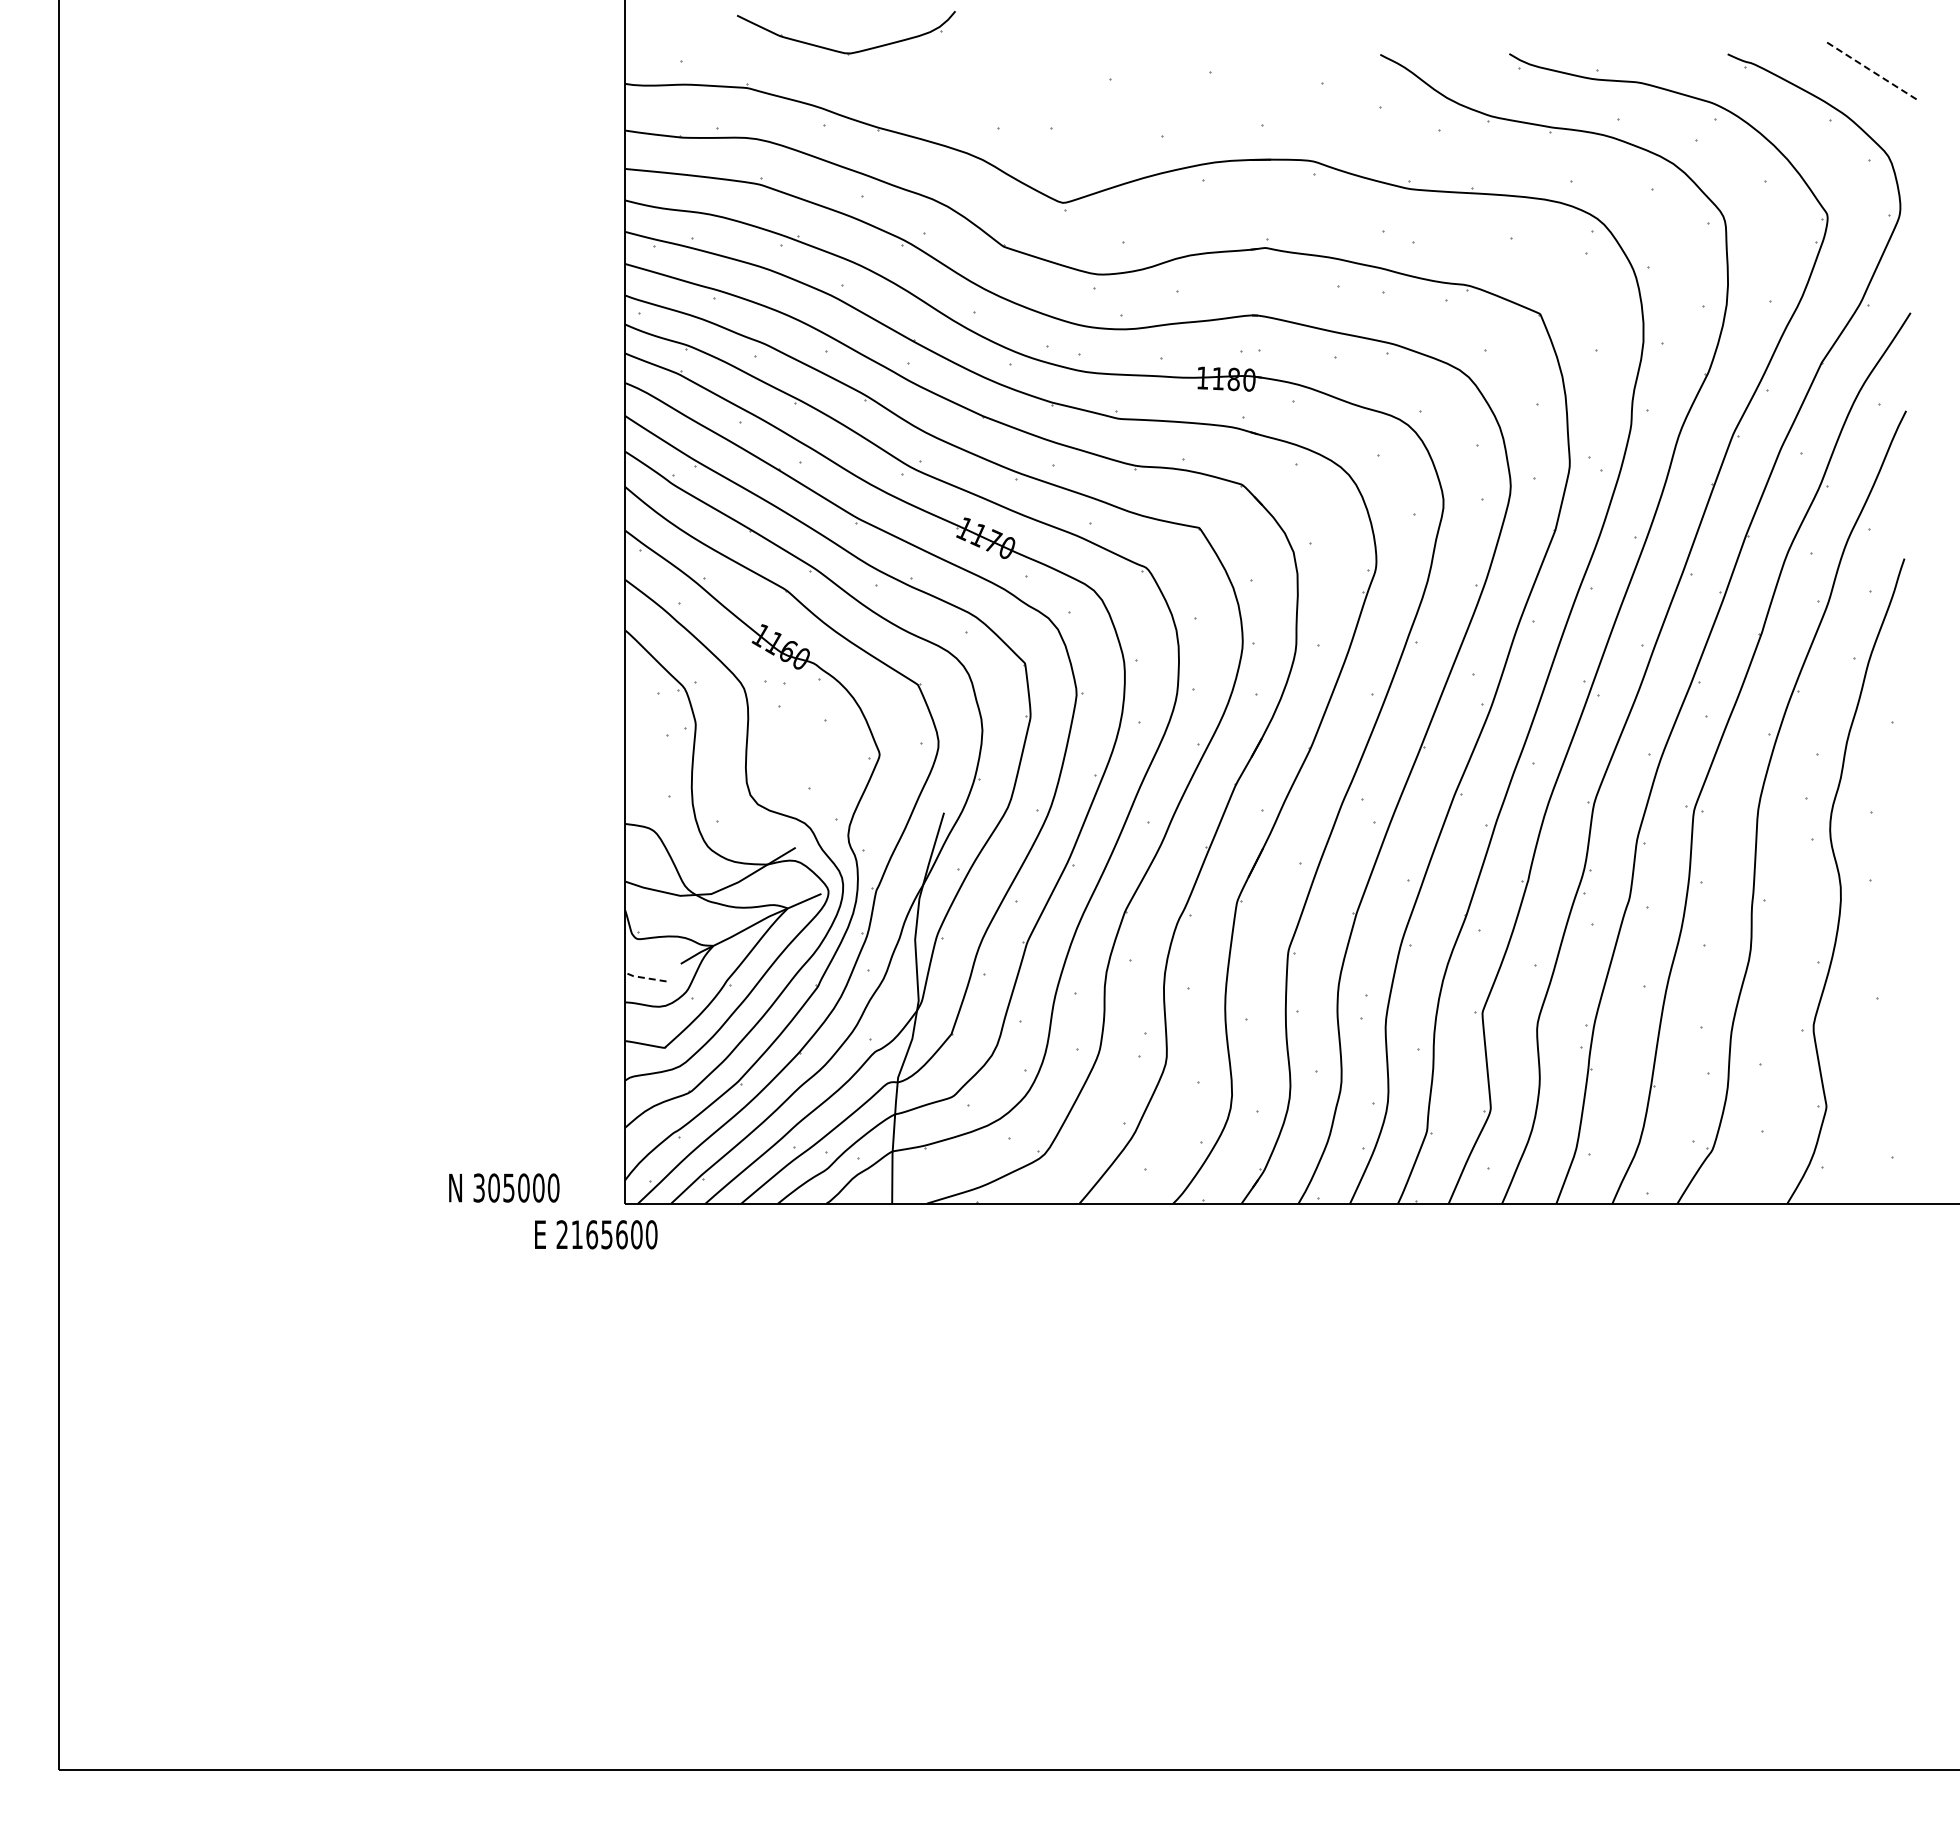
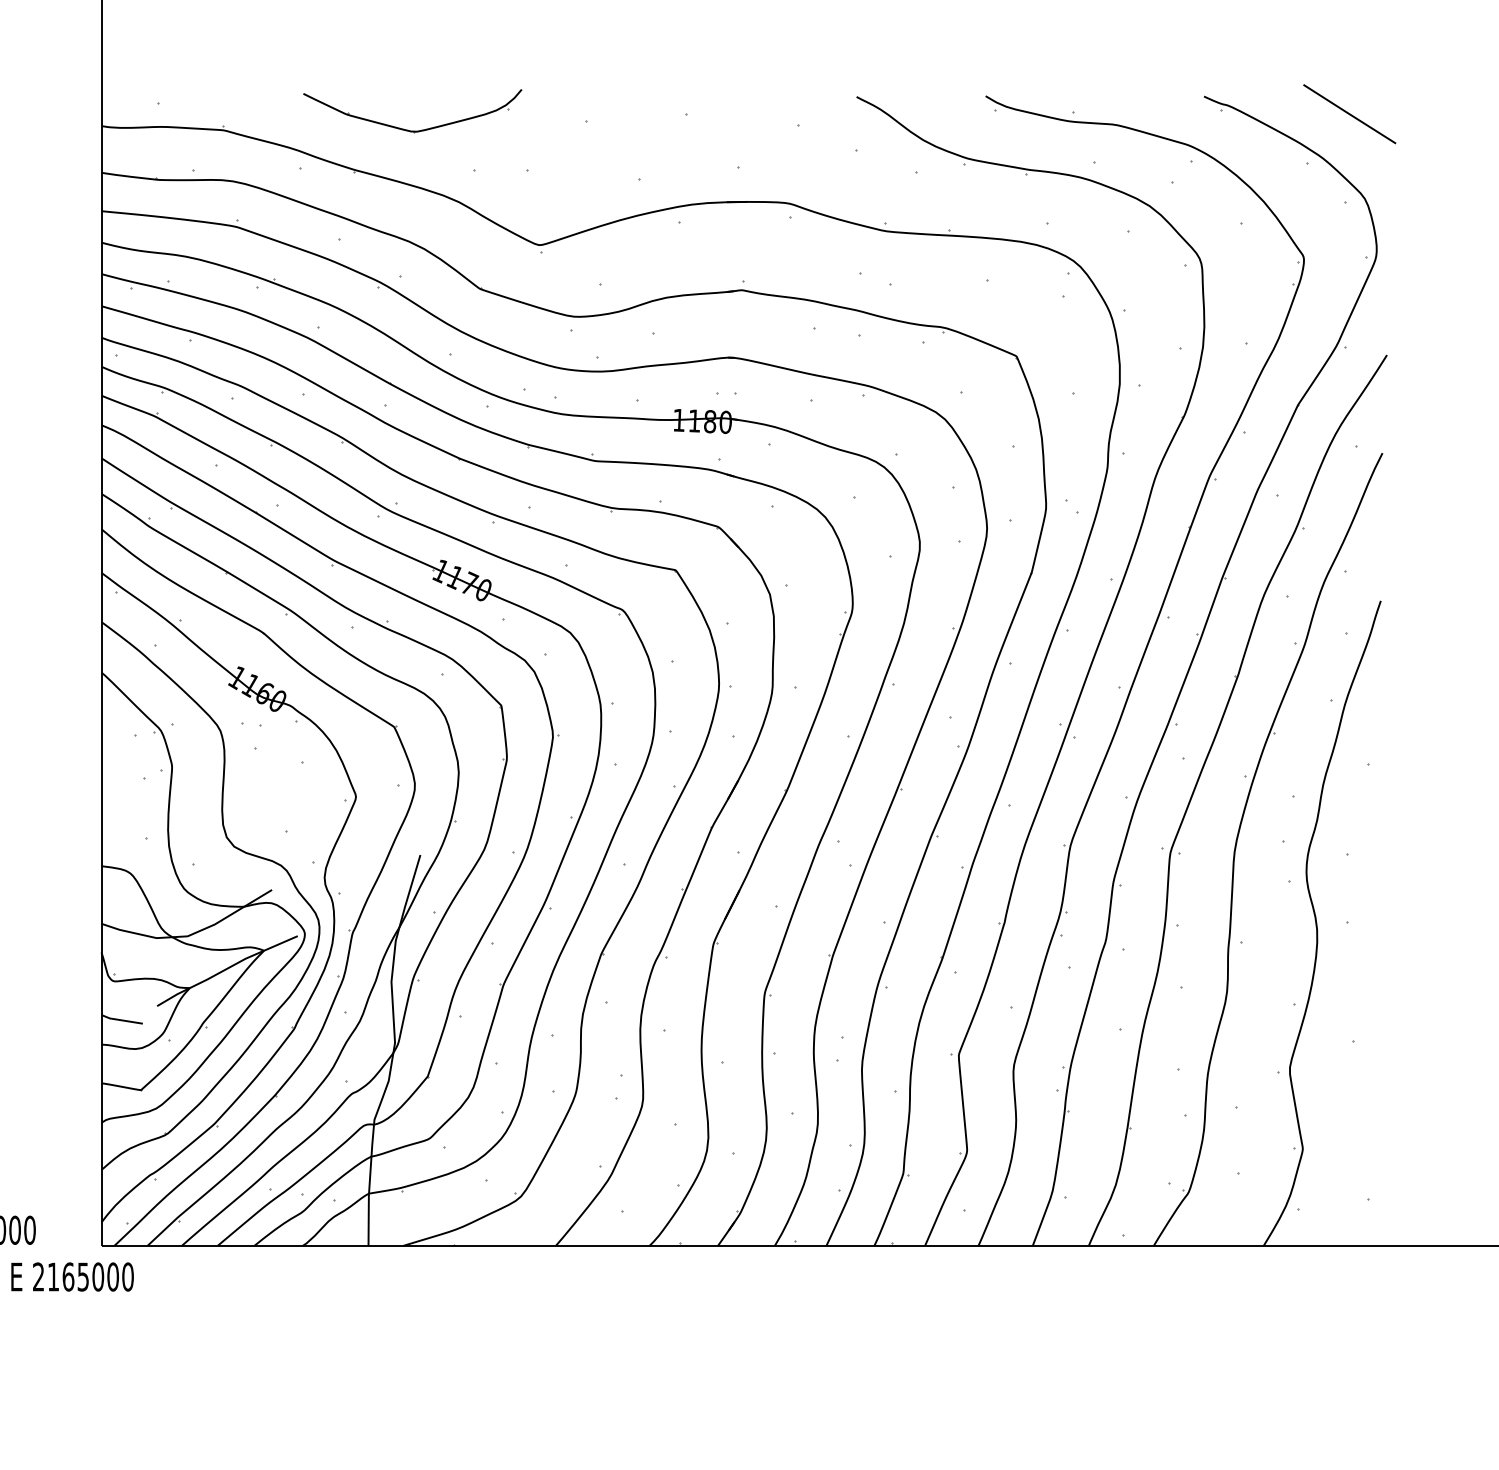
part: (842, 51) -> (408, 129), moved
line: (1872, 71) -> (1348, 113), dashed -> solid
line: (644, 977) -> (120, 1019), dashed -> solid
text: (621, 1234) -> (97, 1276), 2165600 -> 2165000

